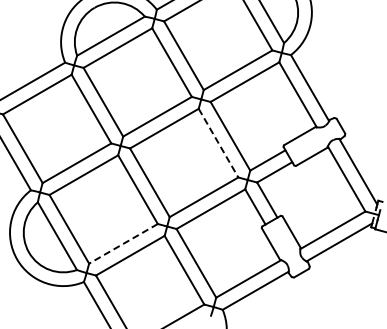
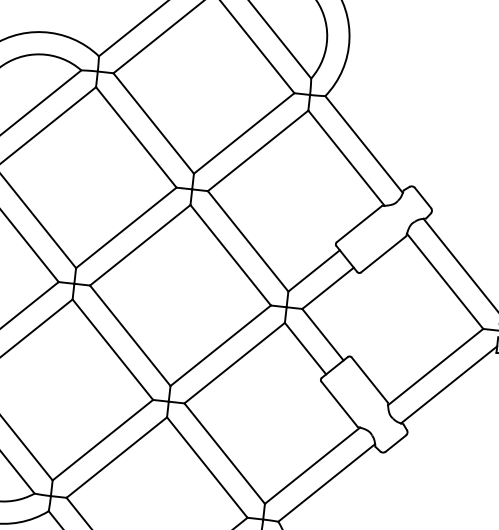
line: (218, 143) -> (230, 255), dashed -> solid
line: (123, 243) -> (102, 439), dashed -> solid

